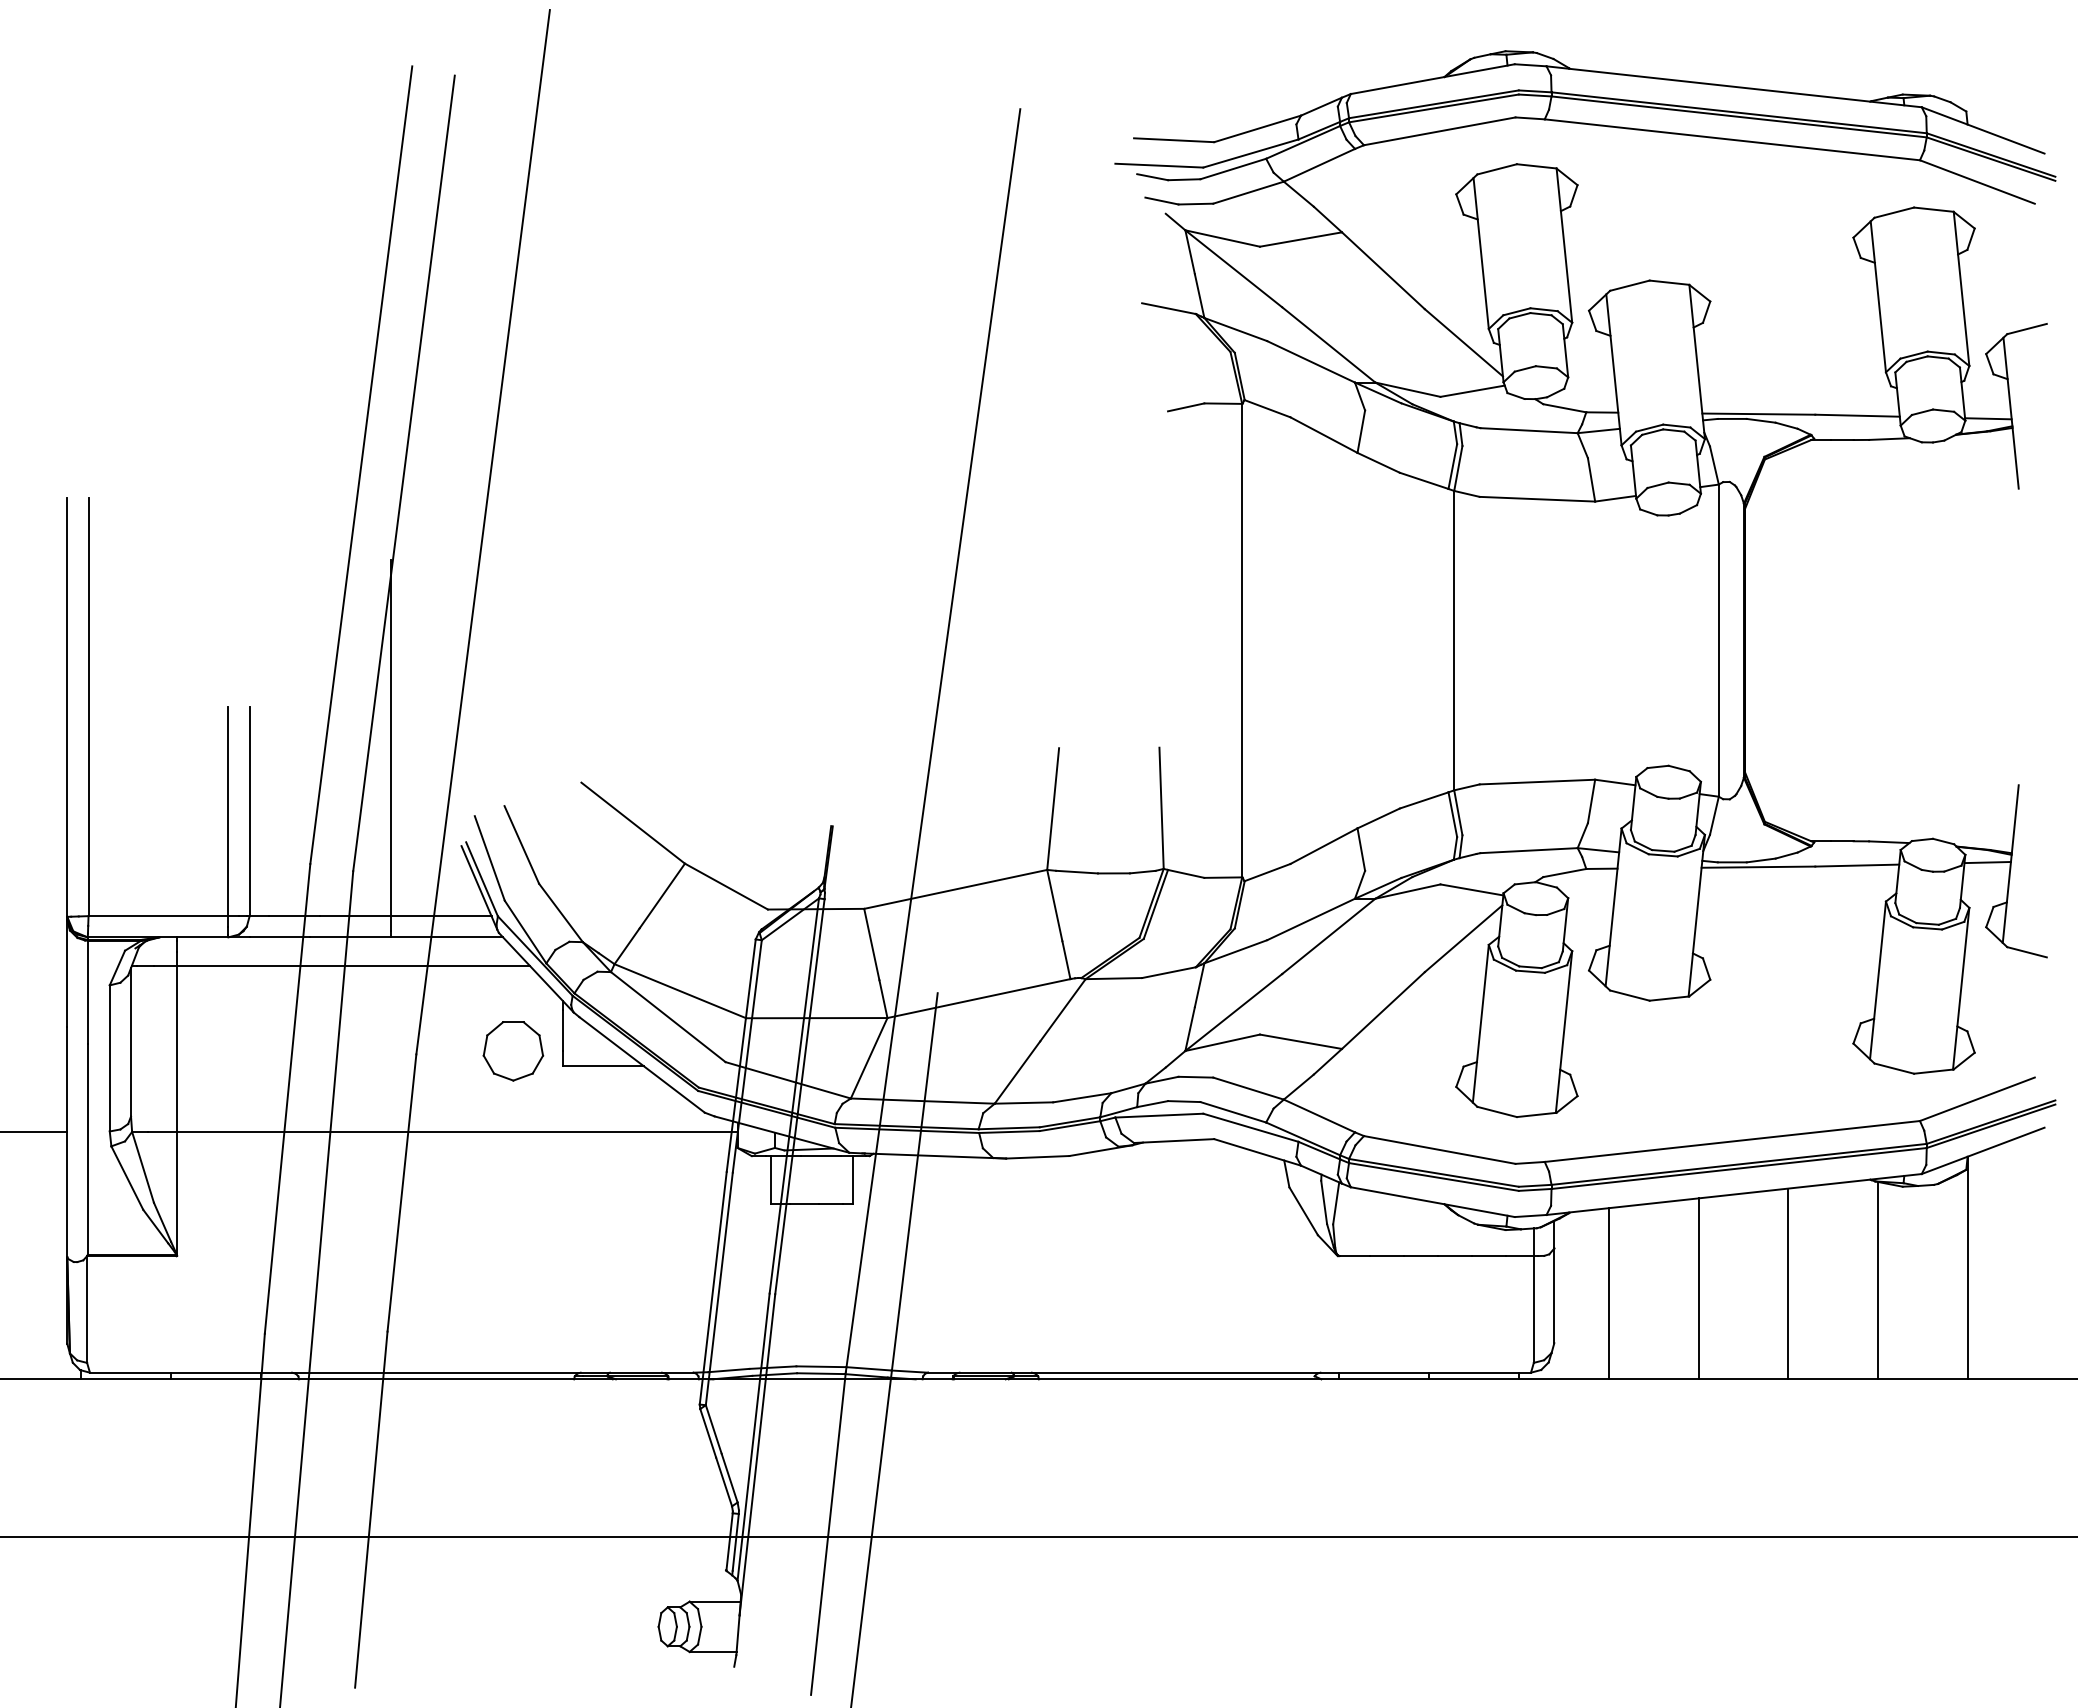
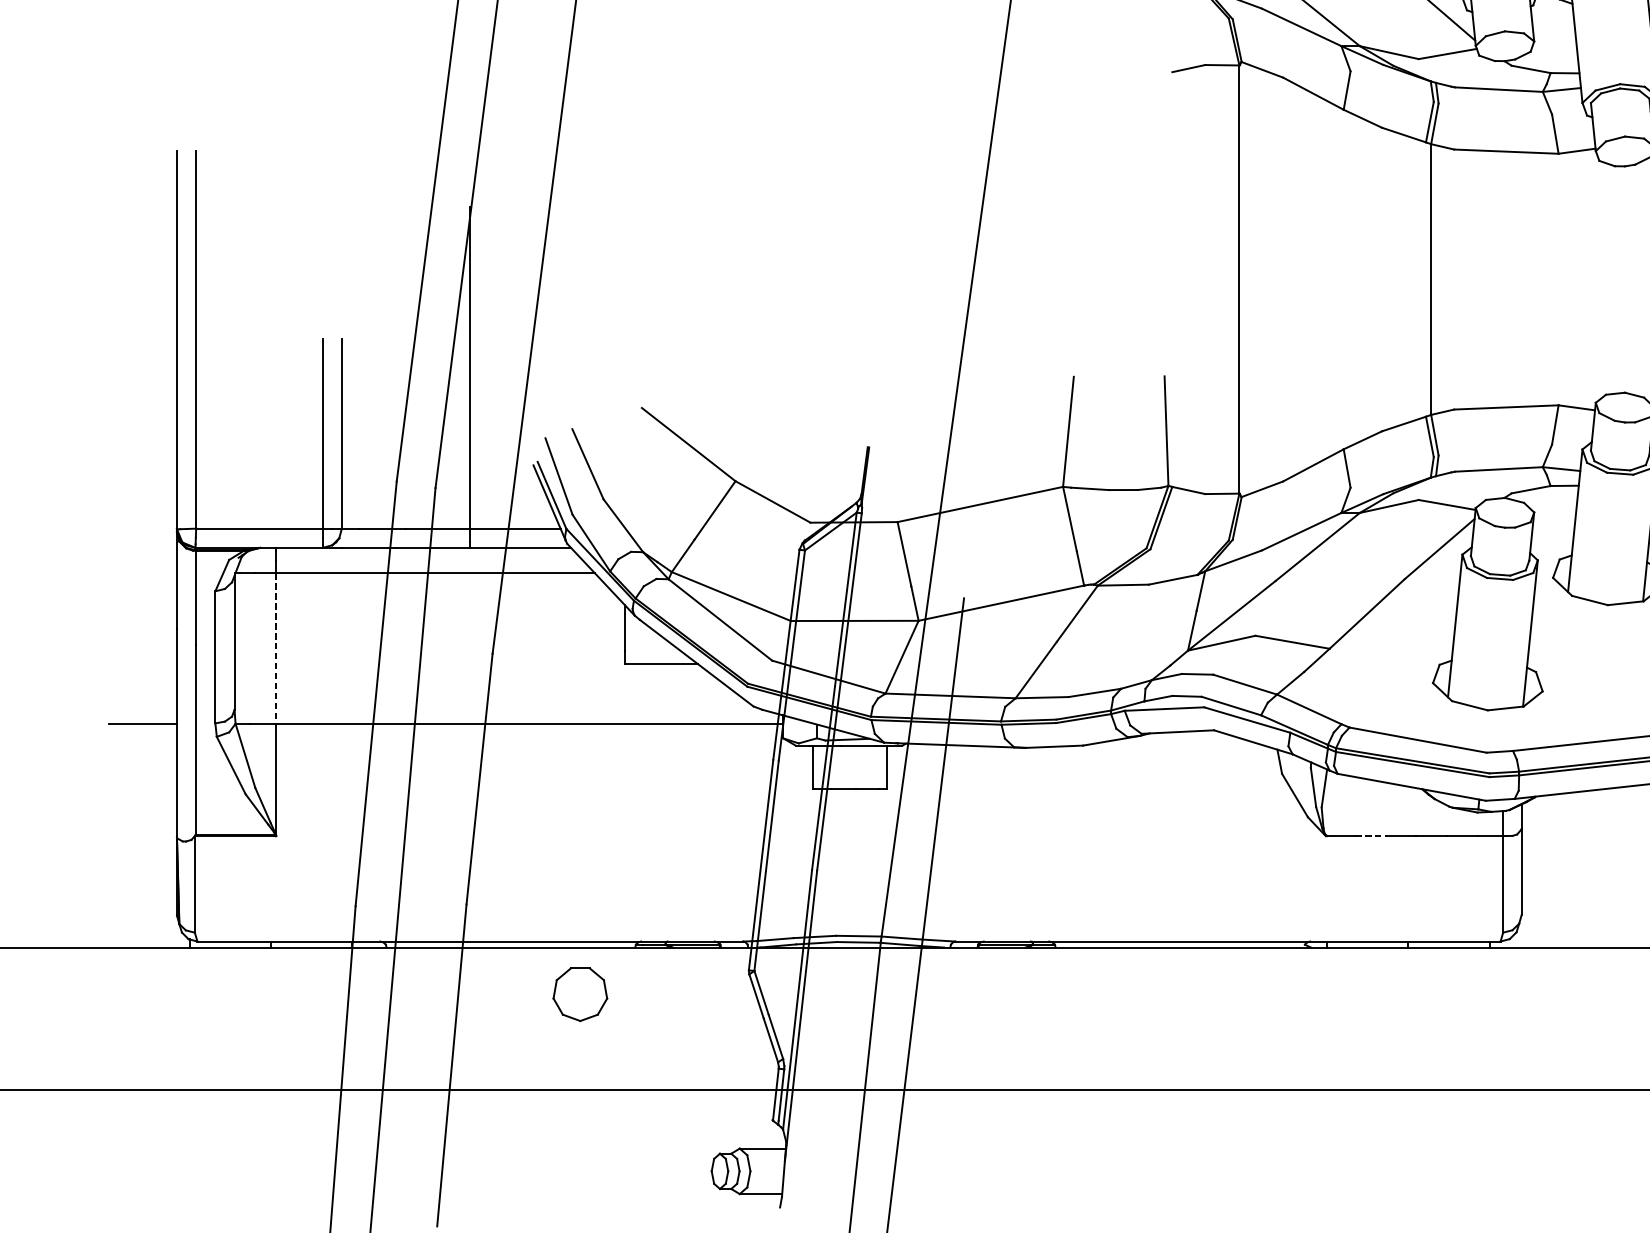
line: (177, 1049) -> (276, 649), solid -> dashed
part: (513, 1051) -> (580, 994), moved
line: (1387, 1256) -> (1370, 836), solid -> dashed
line: (1608, 1293) -> (1570, 869), removed

